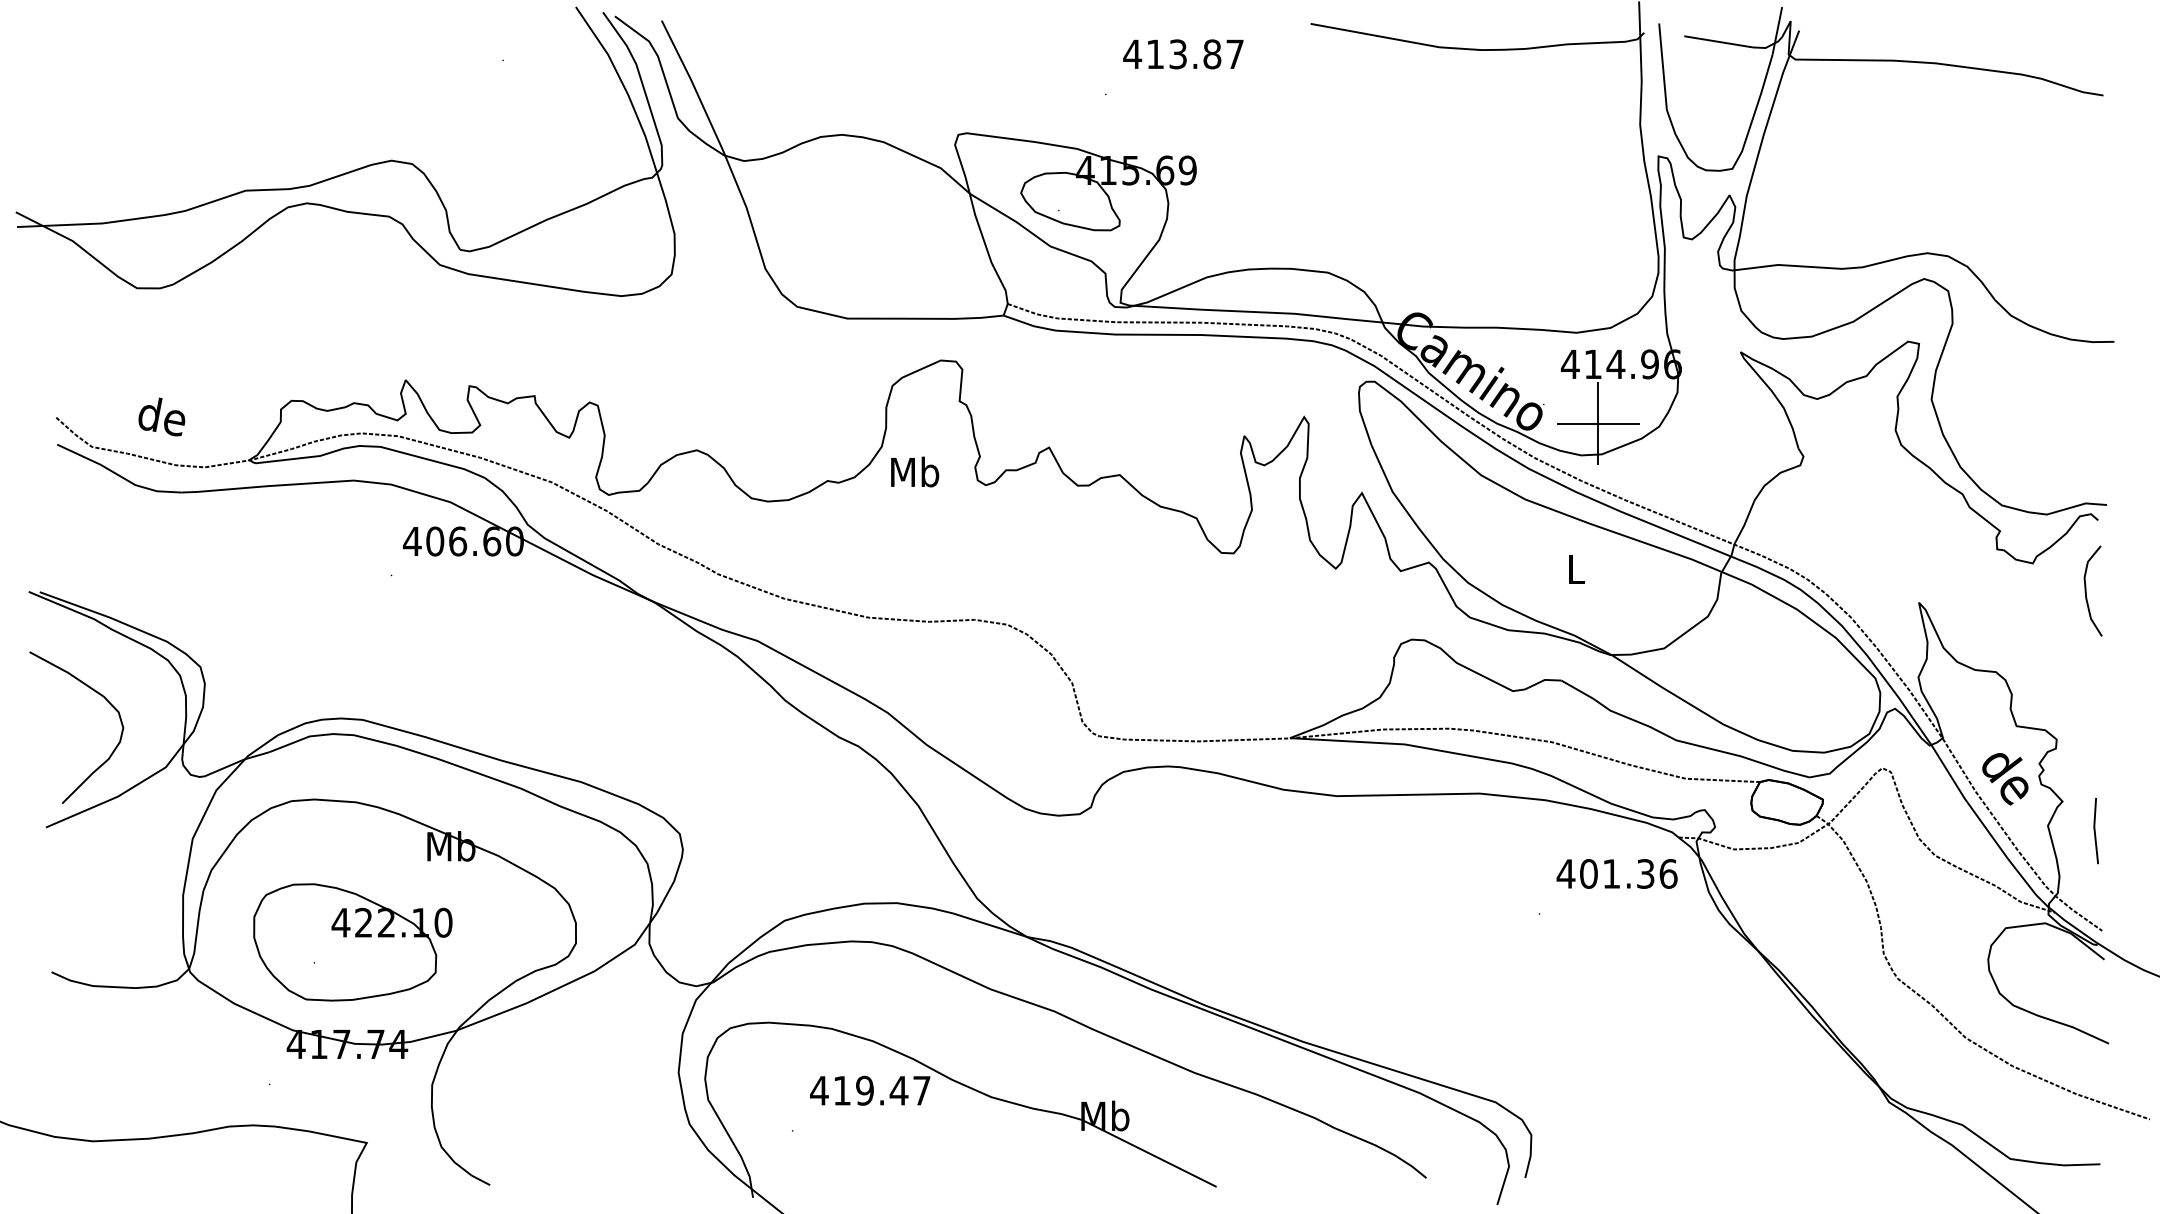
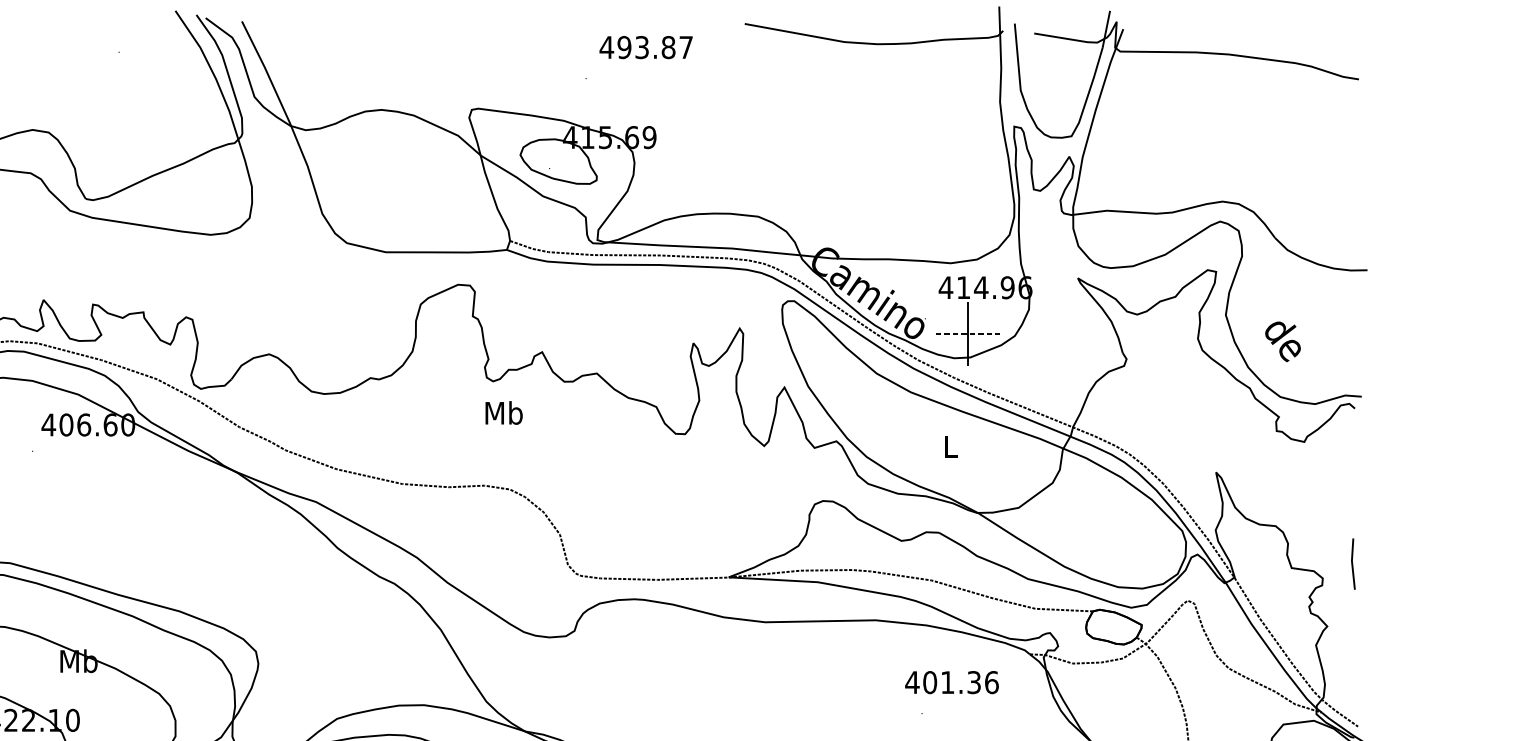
text: (1155, 54) -> (624, 47), 413.87 -> 493.87
line: (1598, 423) -> (967, 333), solid -> dashed
text: (915, 471) -> (504, 412), moved
curve: (2086, 590) -> (1345, 462), removed
text: (2005, 779) -> (1283, 342), moved
line: (2095, 831) -> (1352, 564), moved
text: (1616, 873) -> (951, 682), moved

